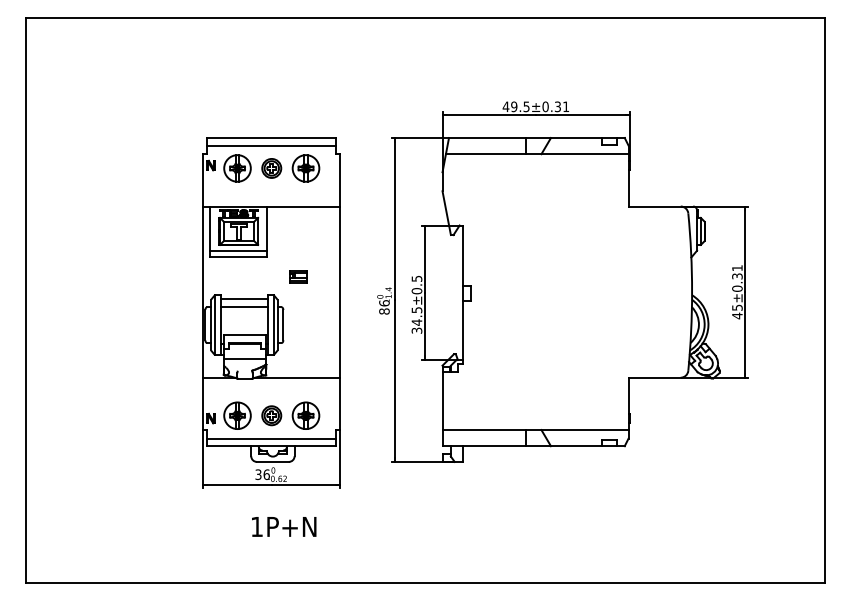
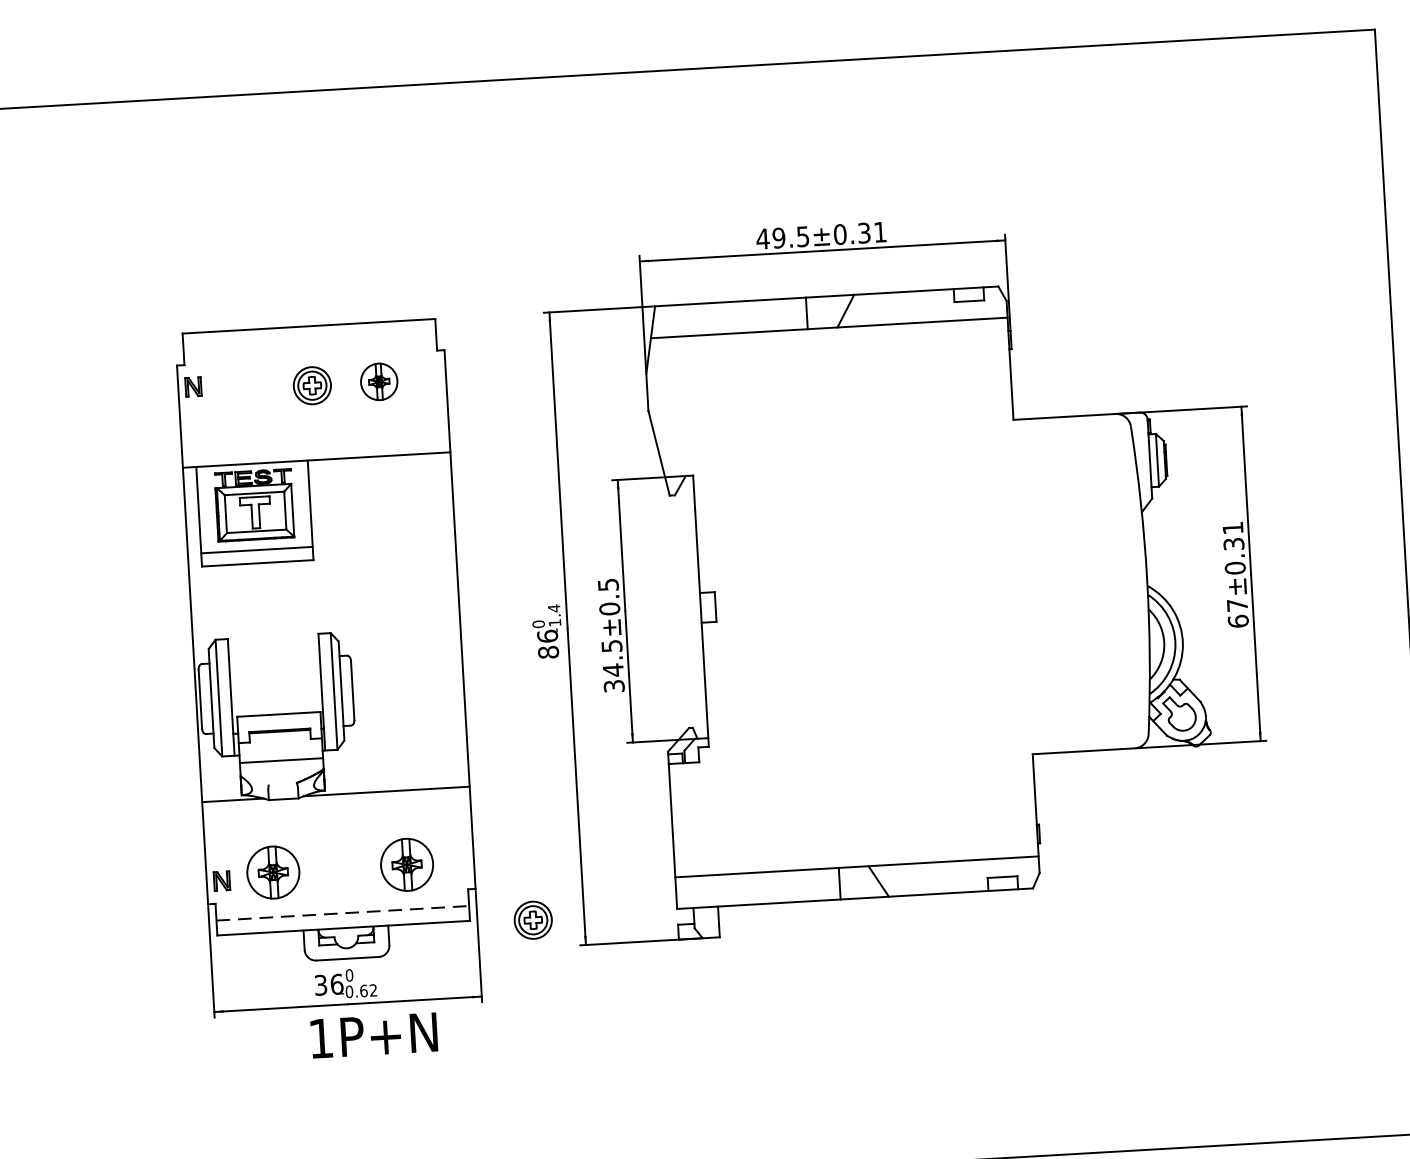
line: (271, 145) -> (309, 340), removed
part: (237, 168) -> (245, 389), removed
part: (305, 168) -> (378, 382), size x0.7
part: (298, 276) -> (376, 593), removed
line: (244, 299) -> (273, 644), removed
line: (244, 307) -> (274, 660), removed
text: (737, 311) -> (1238, 612), 45±0.31 -> 67±0.31
part: (271, 415) -> (532, 919), moved
line: (271, 438) -> (342, 913), solid -> dashed
text: (284, 526) -> (374, 1034), moved

